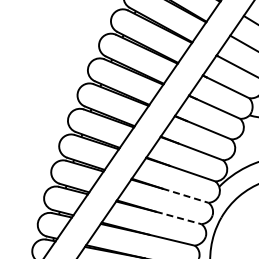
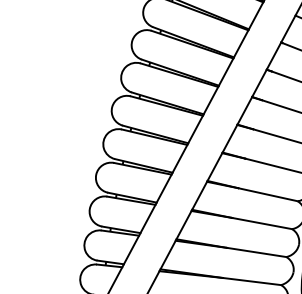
line: (185, 195) -> (262, 223), dashed -> solid
line: (178, 217) -> (256, 251), dashed -> solid

